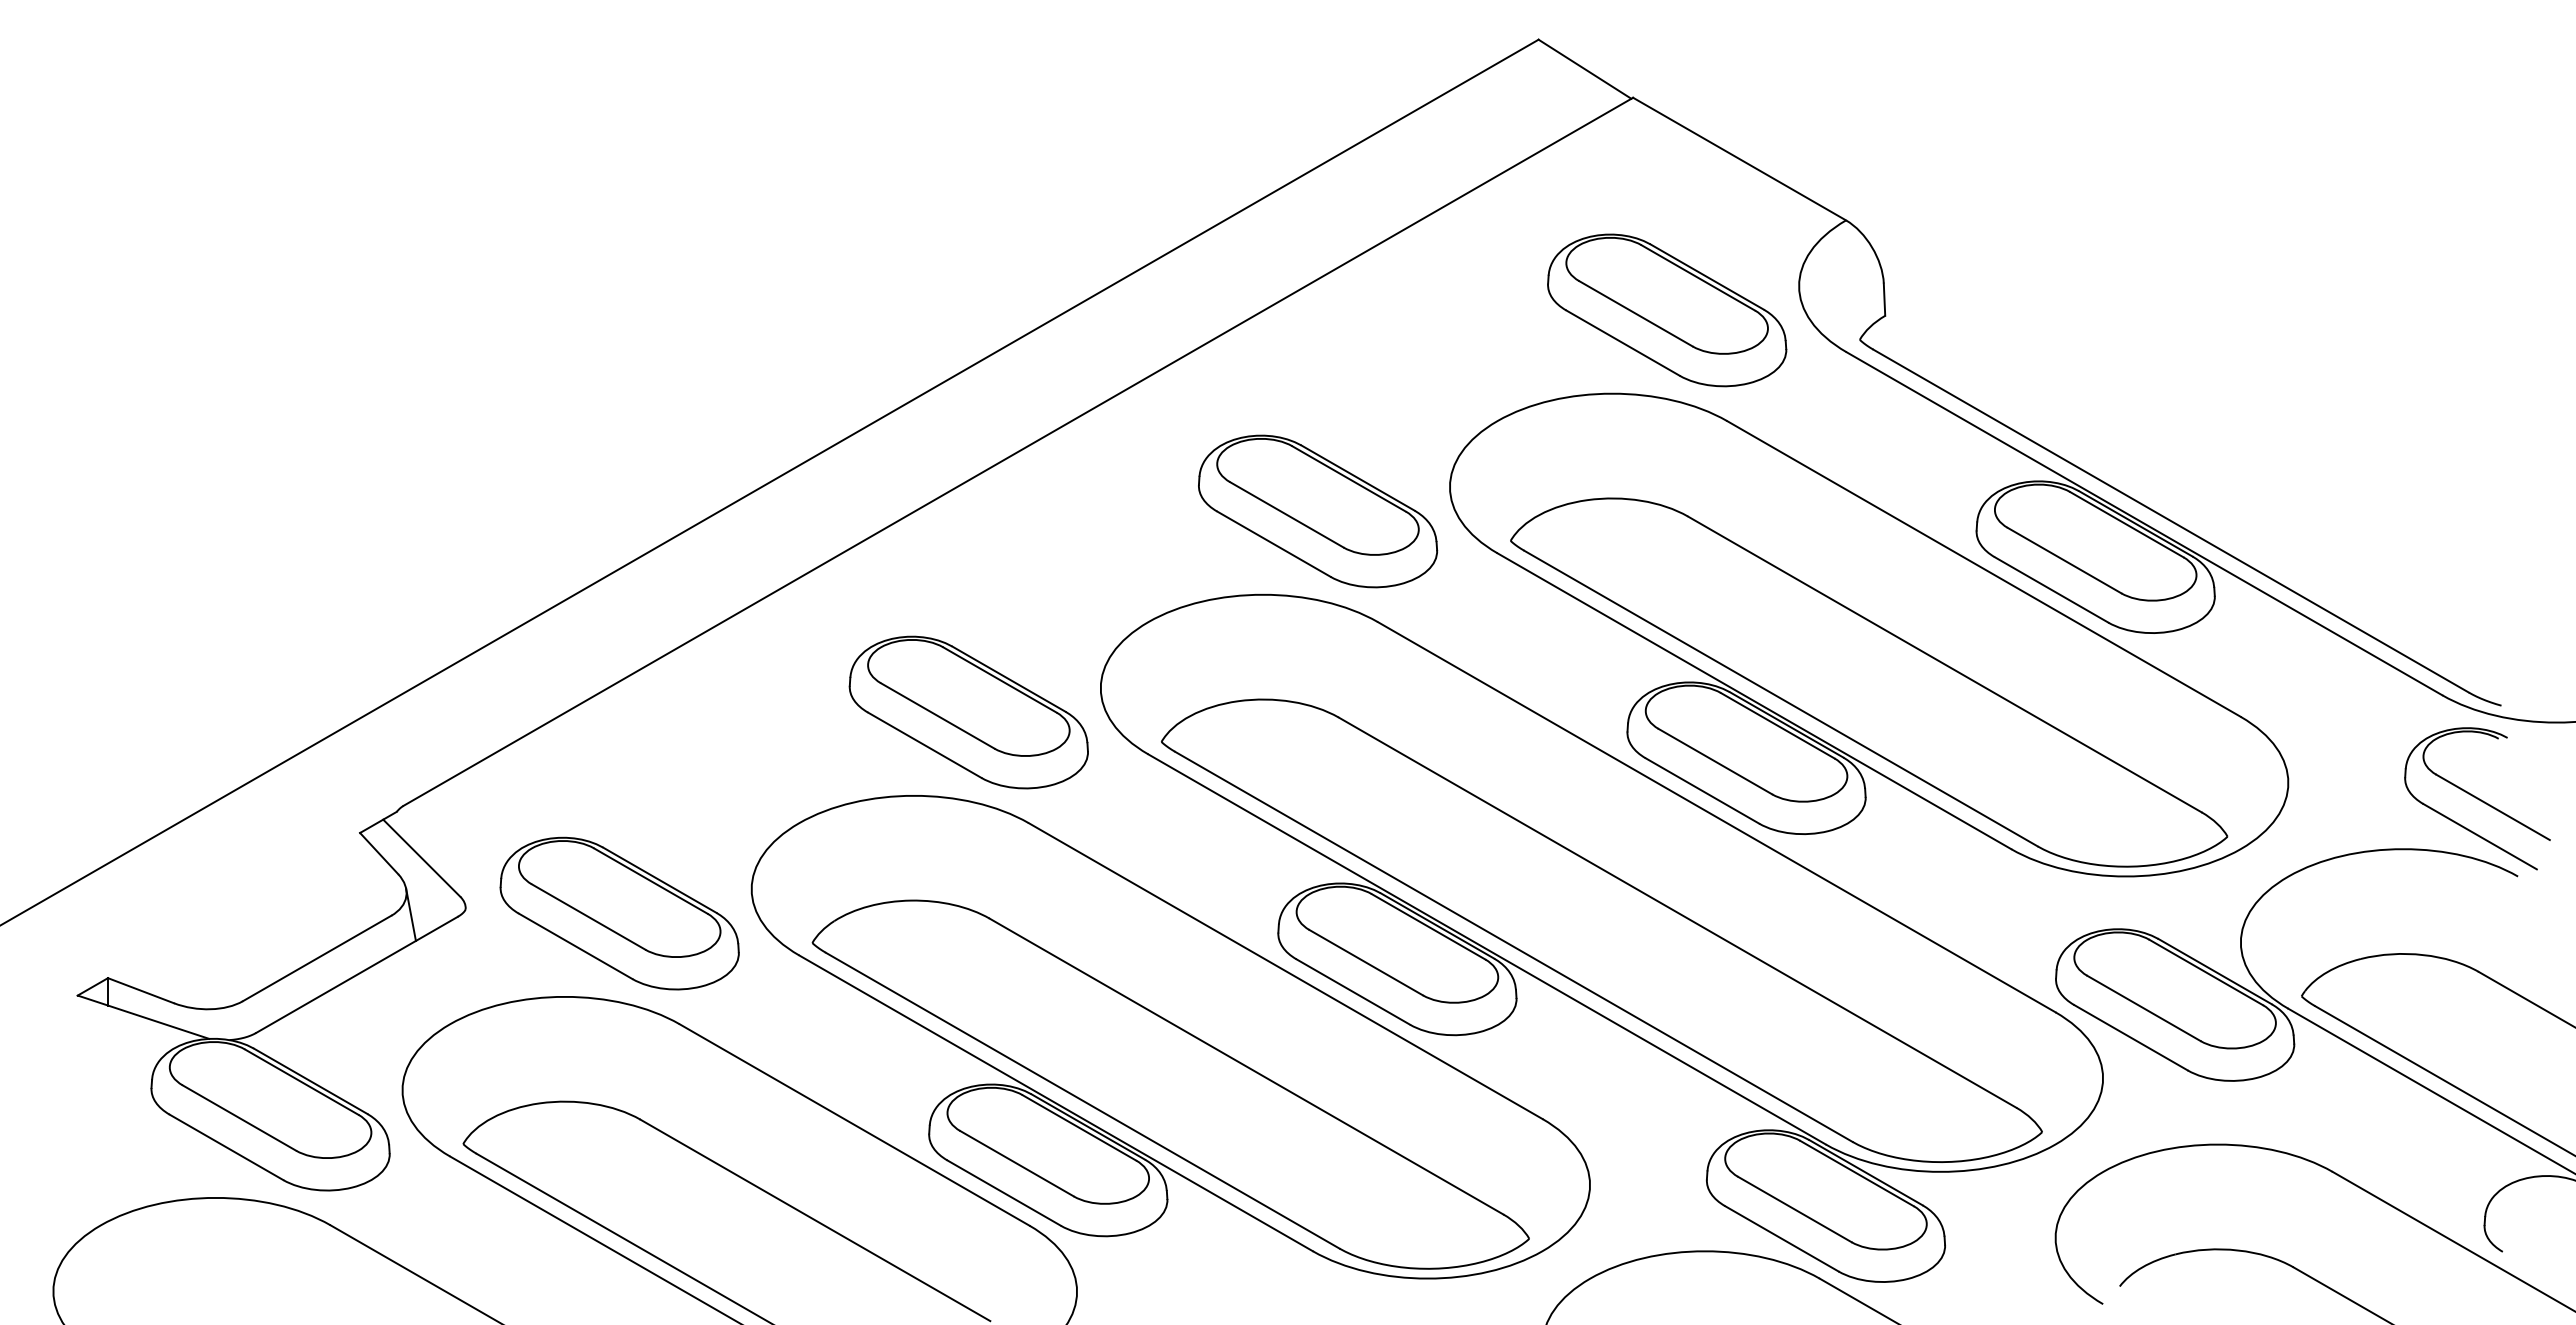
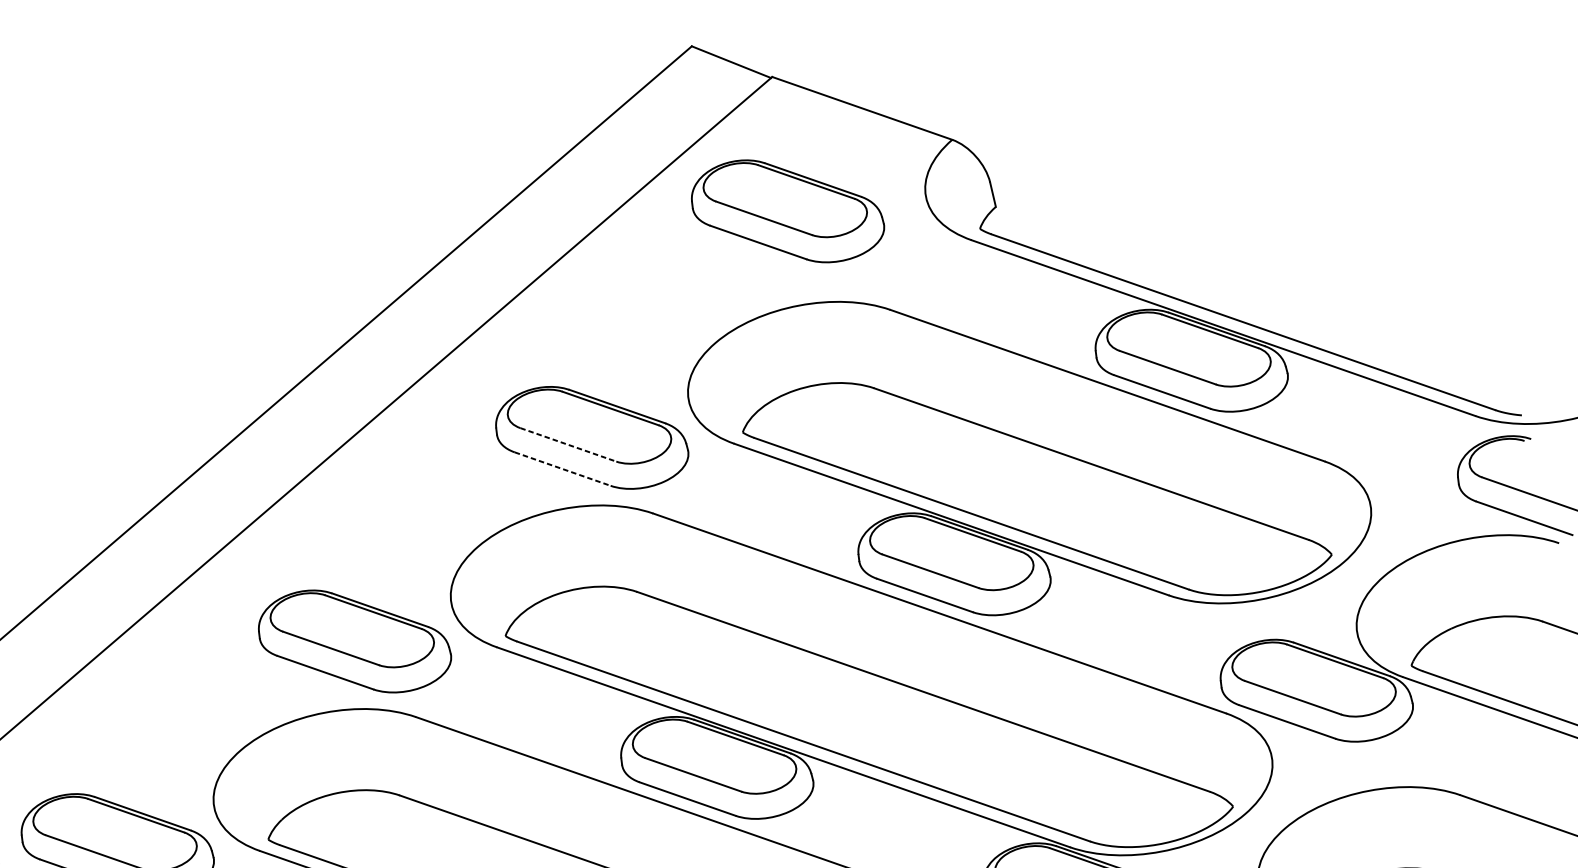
part: (1667, 310) -> (787, 211), moved
line: (1287, 515) -> (568, 445), solid -> dashed
line: (1274, 544) -> (563, 469), solid -> dashed

